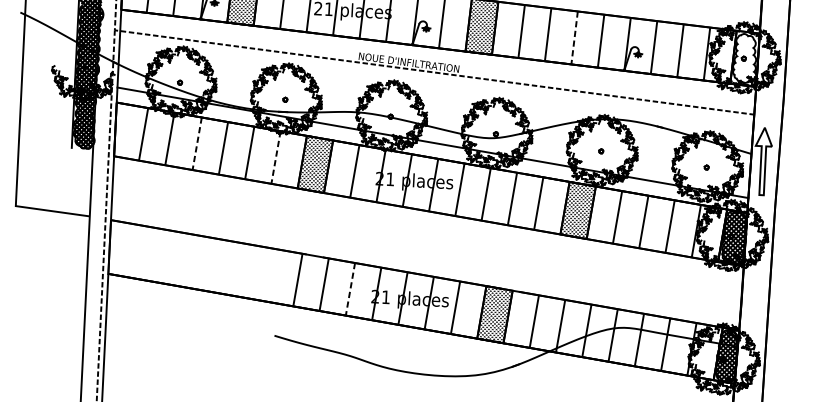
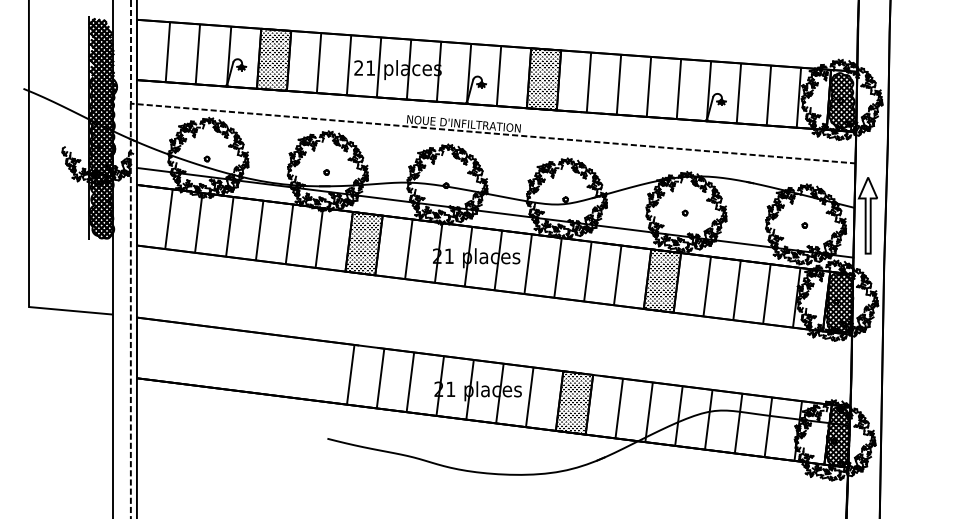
line: (574, 38) -> (648, 87), dashed -> solid
hatch: (744, 58) -> (841, 100), added
line: (196, 144) -> (229, 227), dashed -> solid
line: (276, 157) -> (319, 238), dashed -> solid
line: (350, 289) -> (410, 382), dashed -> solid

